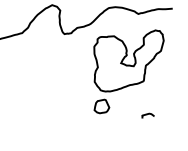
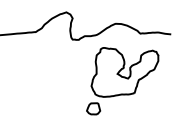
curve: (147, 115) -> (132, 123), removed

